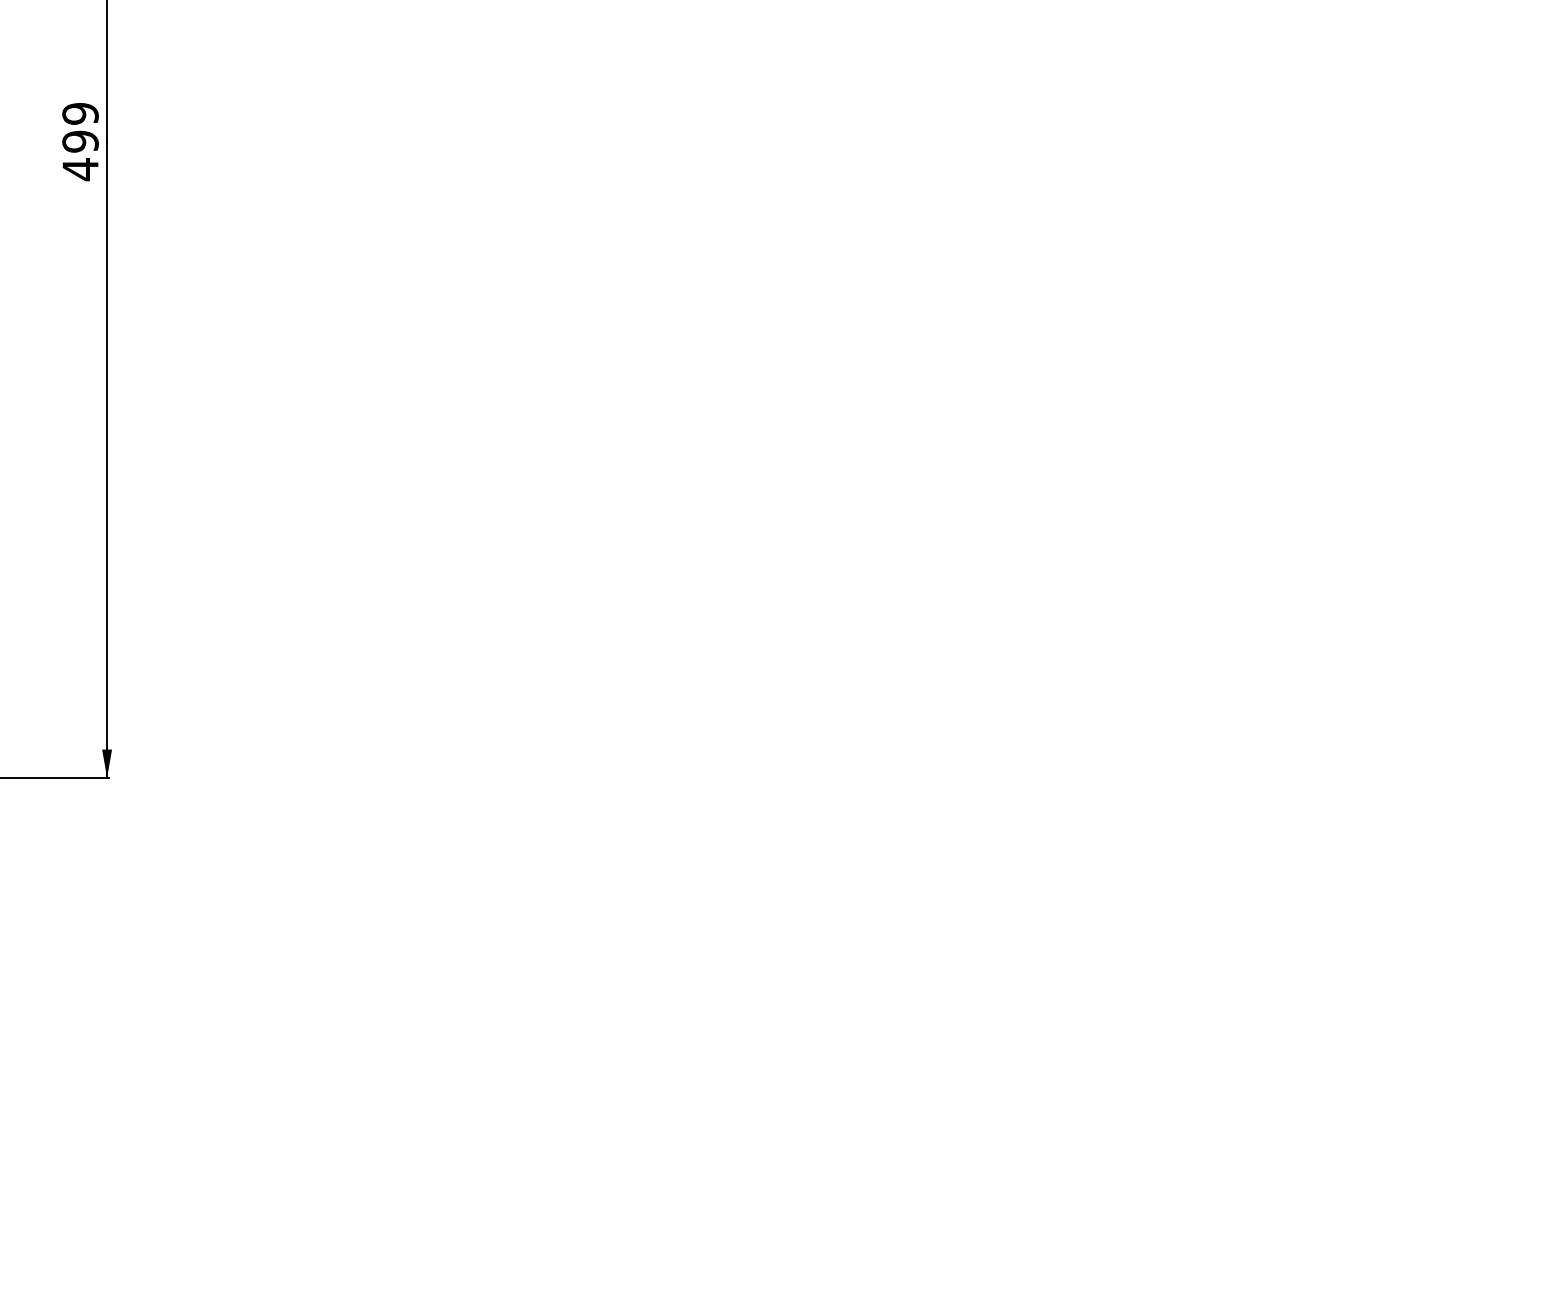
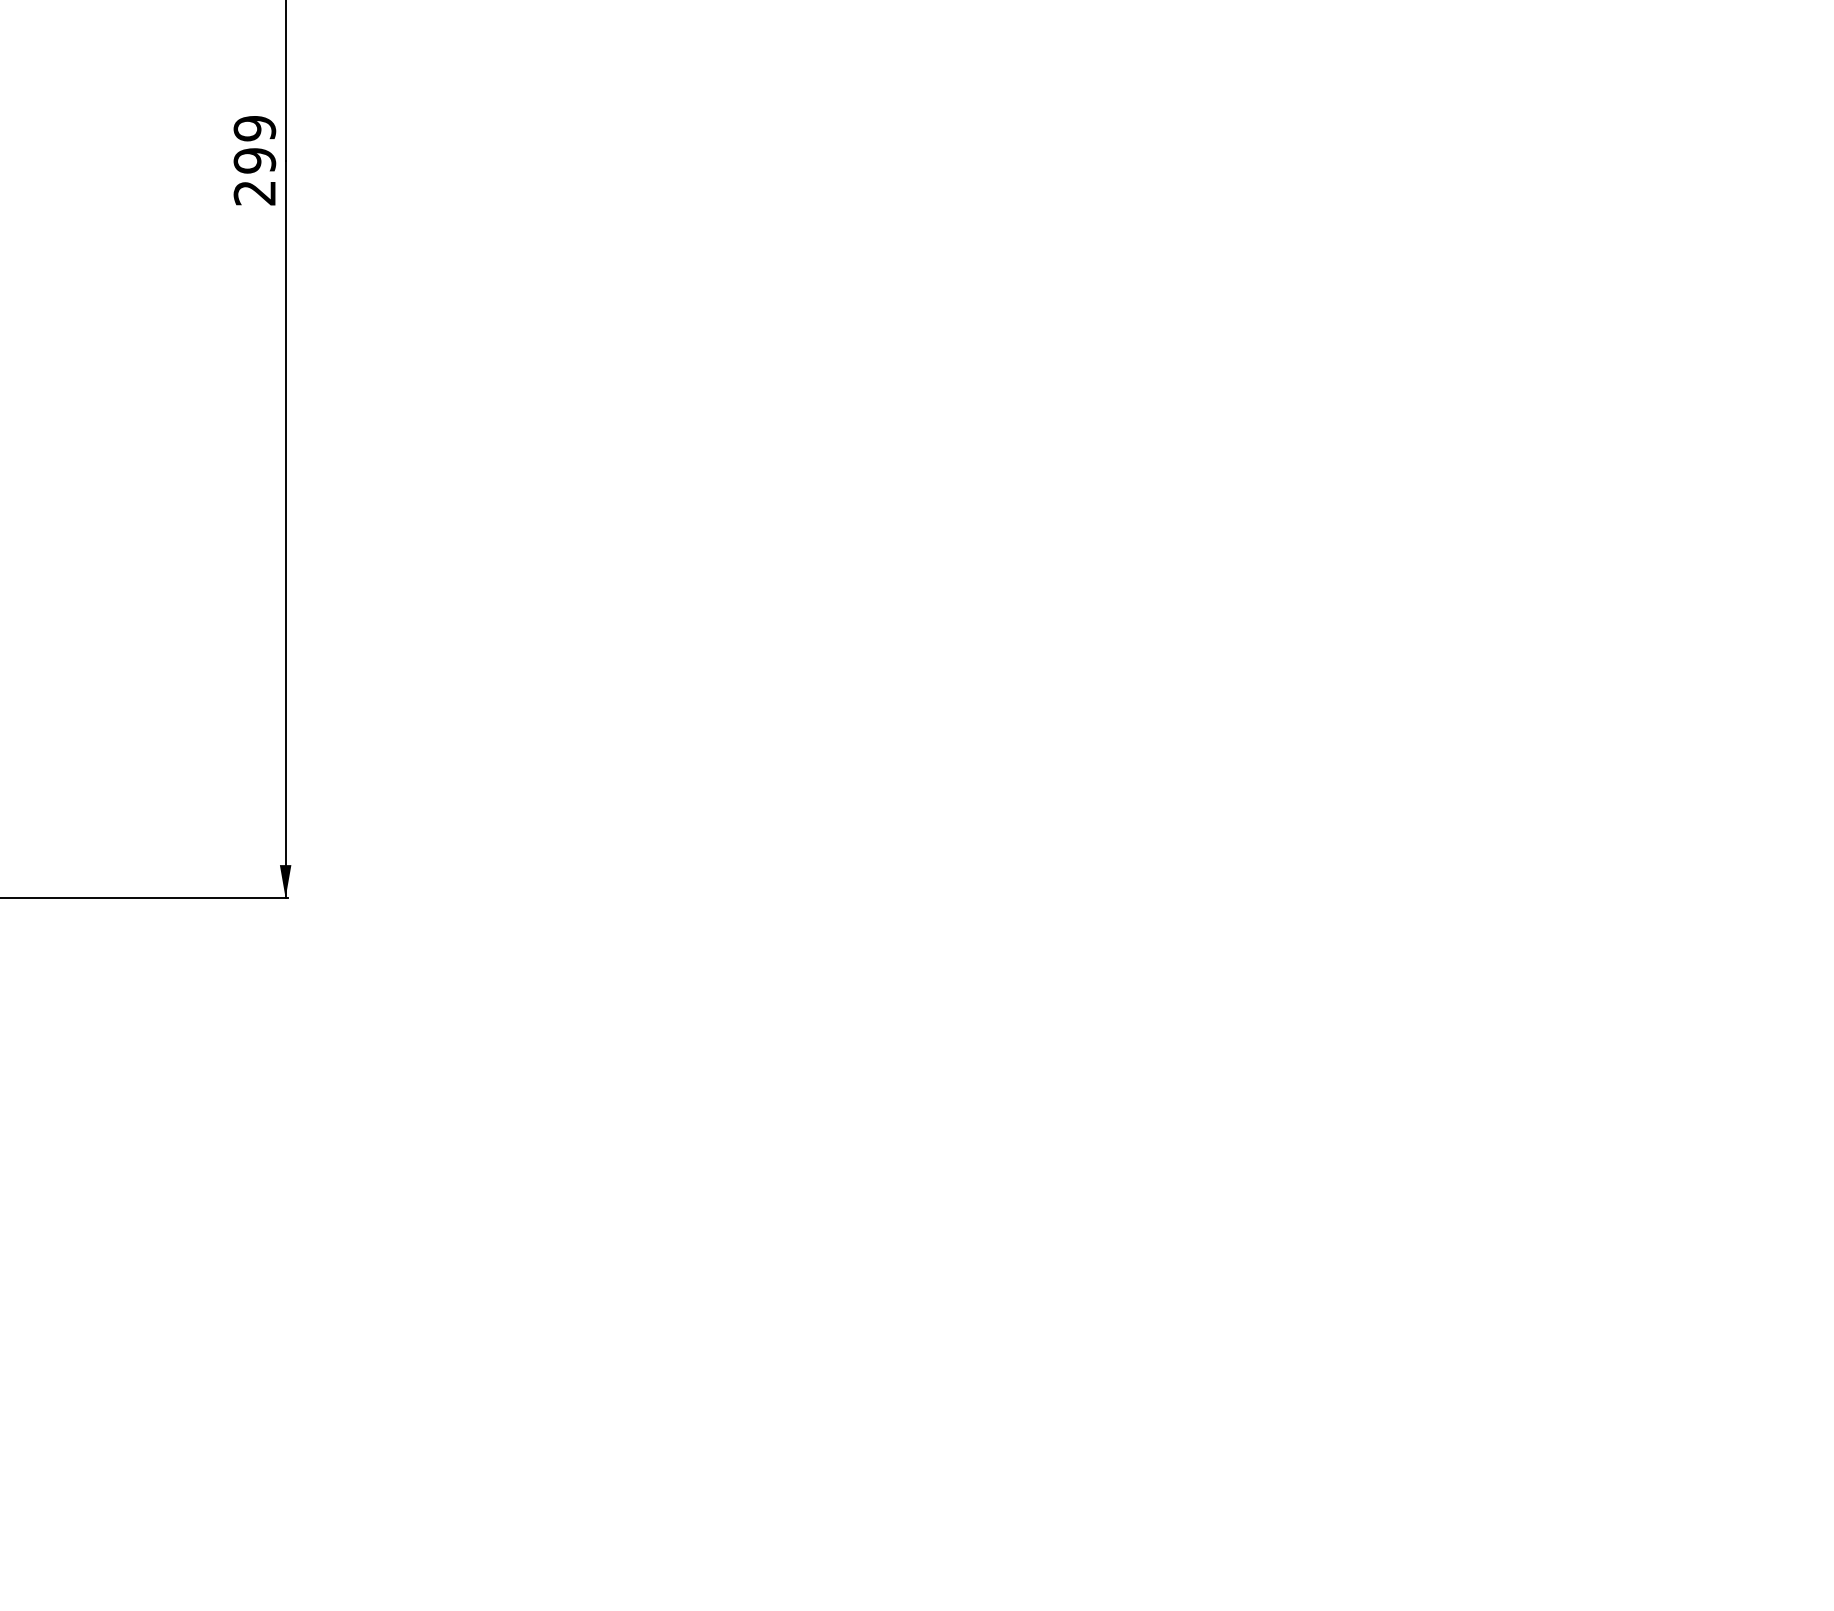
text: (80, 169) -> (254, 192), 499 -> 299

